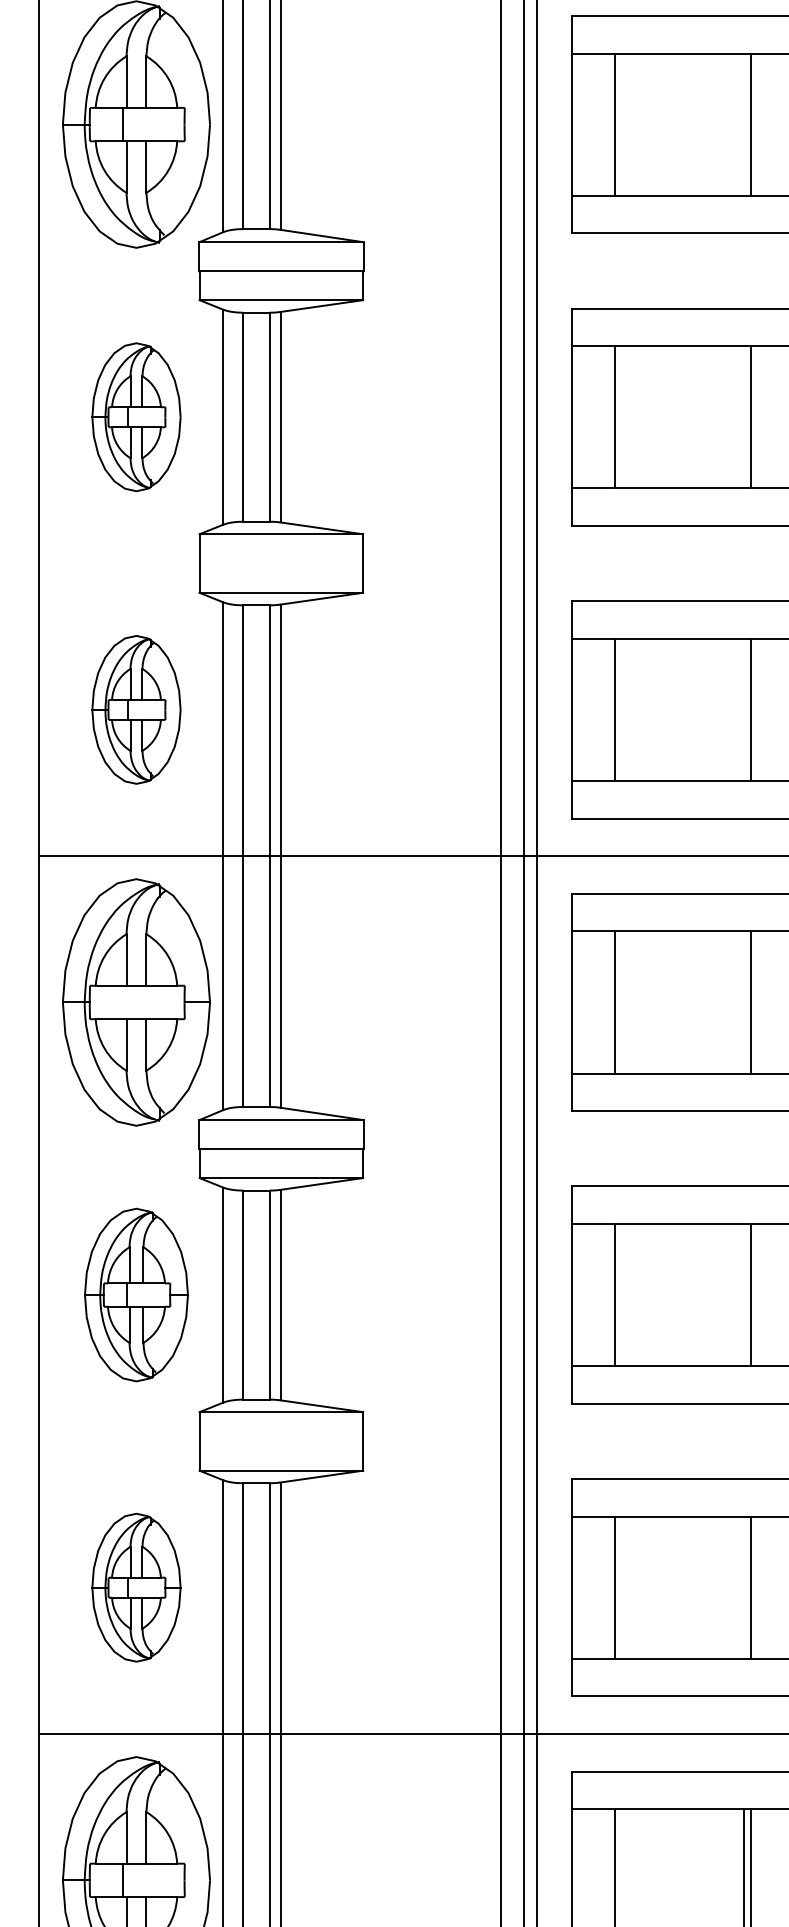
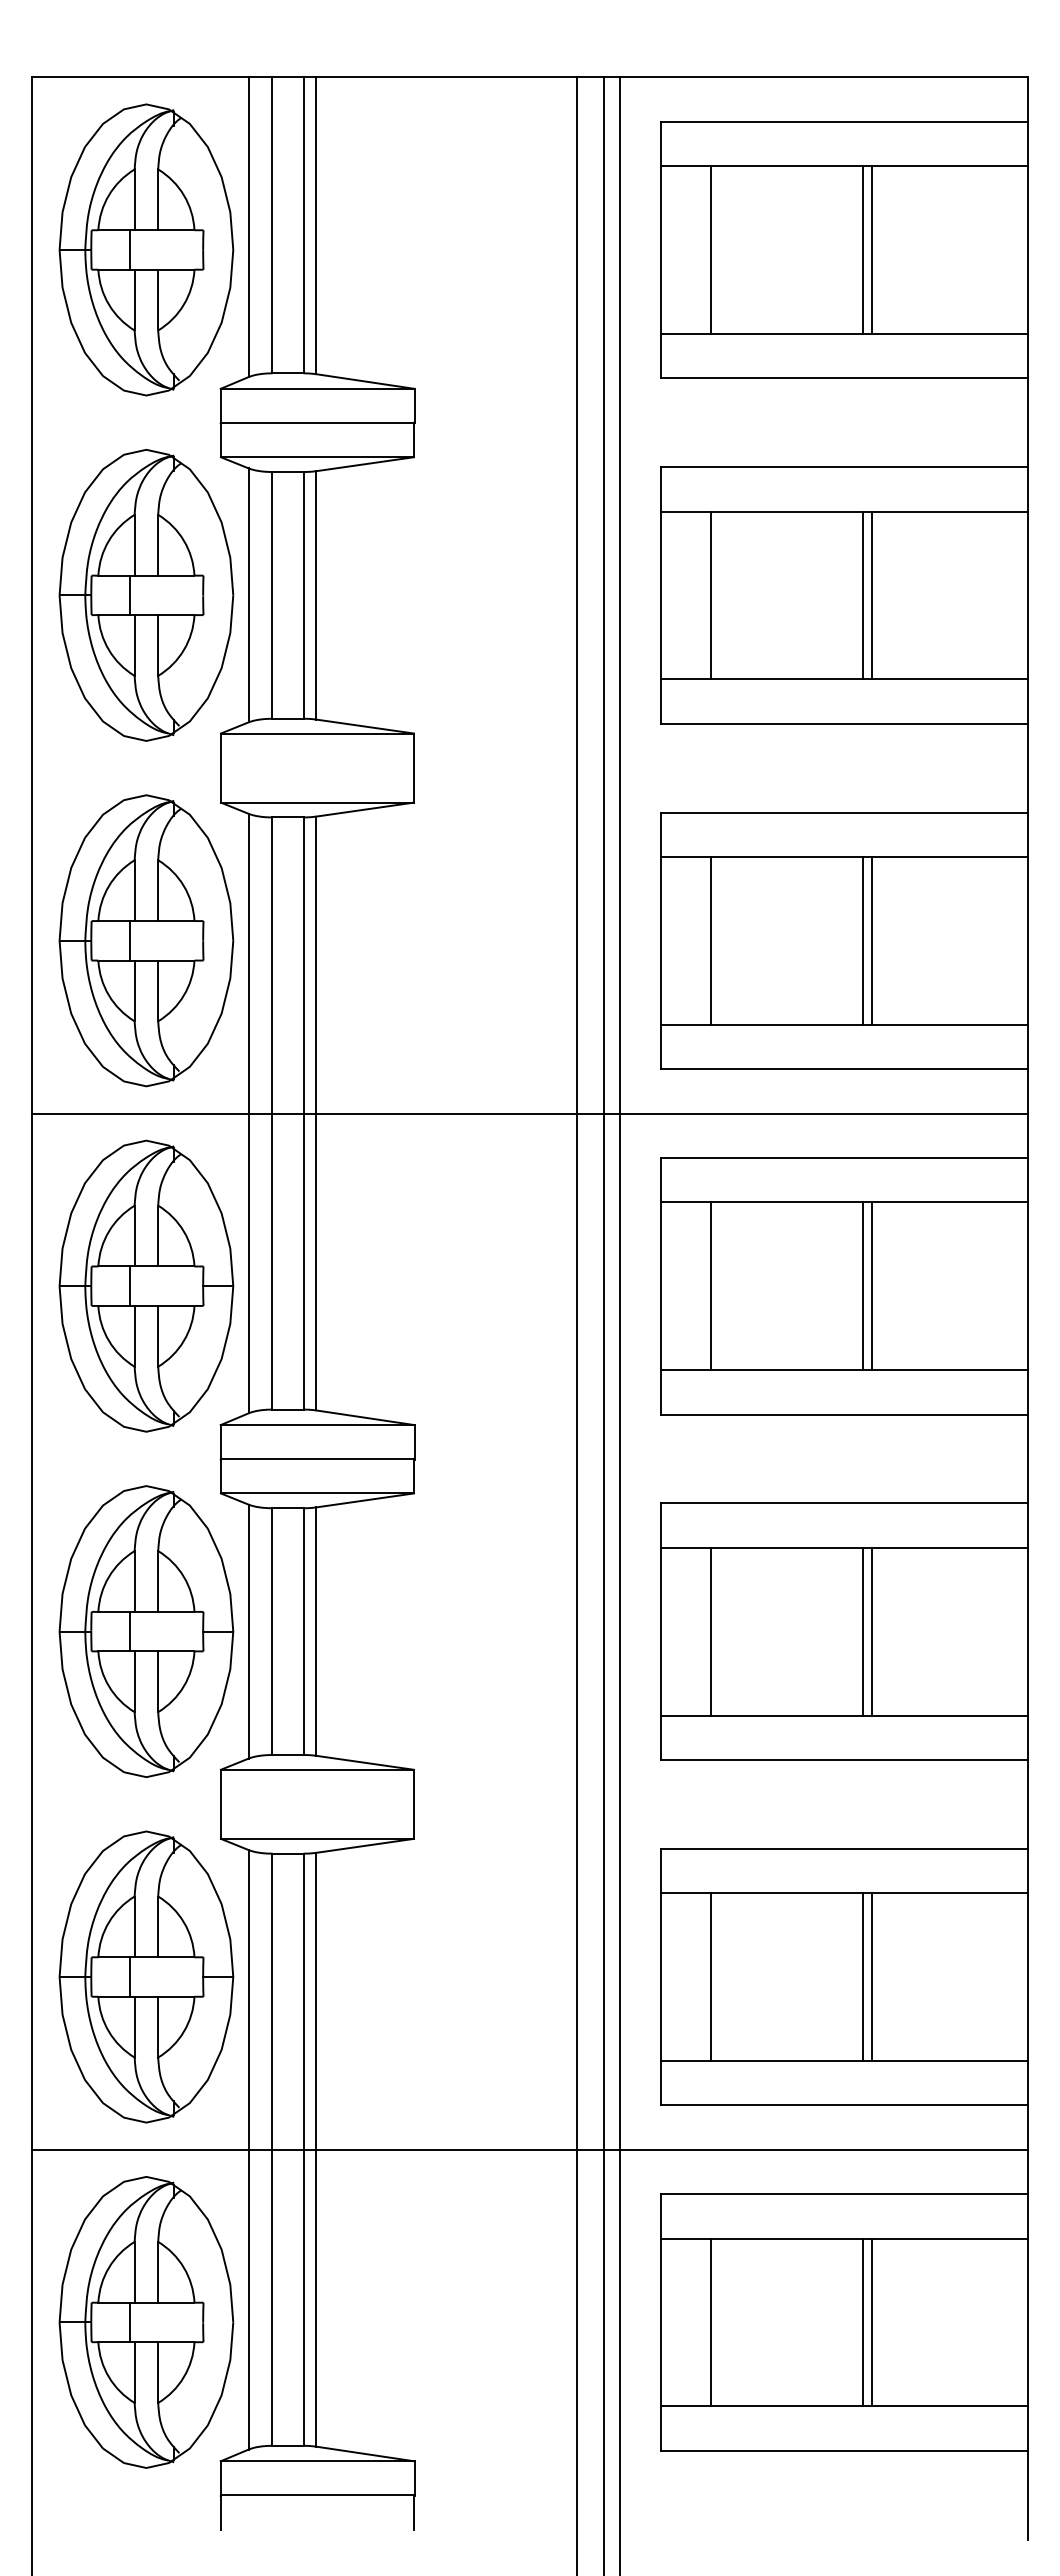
line: (743, 124) -> (862, 249), added
part: (136, 417) -> (146, 595), size x1.67
line: (743, 417) -> (862, 595), added
part: (136, 709) -> (146, 940), size x1.67
line: (743, 709) -> (862, 940), added
line: (122, 1001) -> (130, 1285), added
line: (743, 1002) -> (862, 1286), added
part: (136, 1295) -> (146, 1631), size x1.43
line: (743, 1295) -> (862, 1631), added
part: (136, 1587) -> (146, 1976), size x1.67
line: (743, 1587) -> (862, 1976), added

